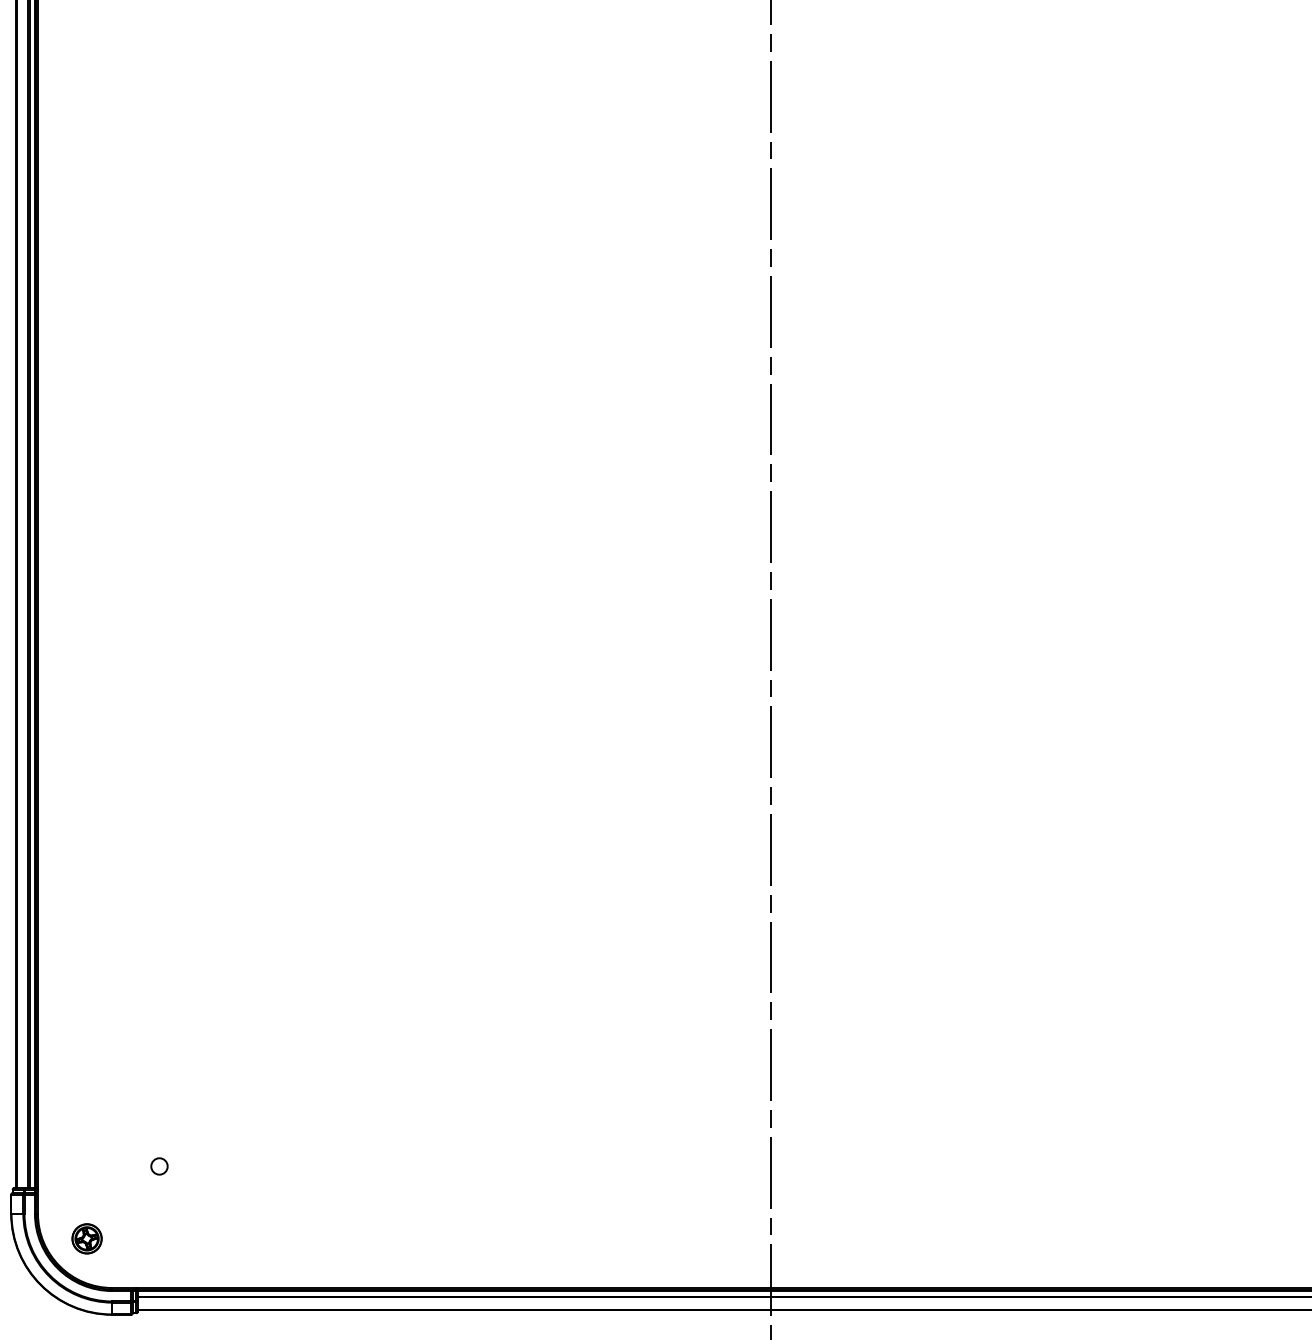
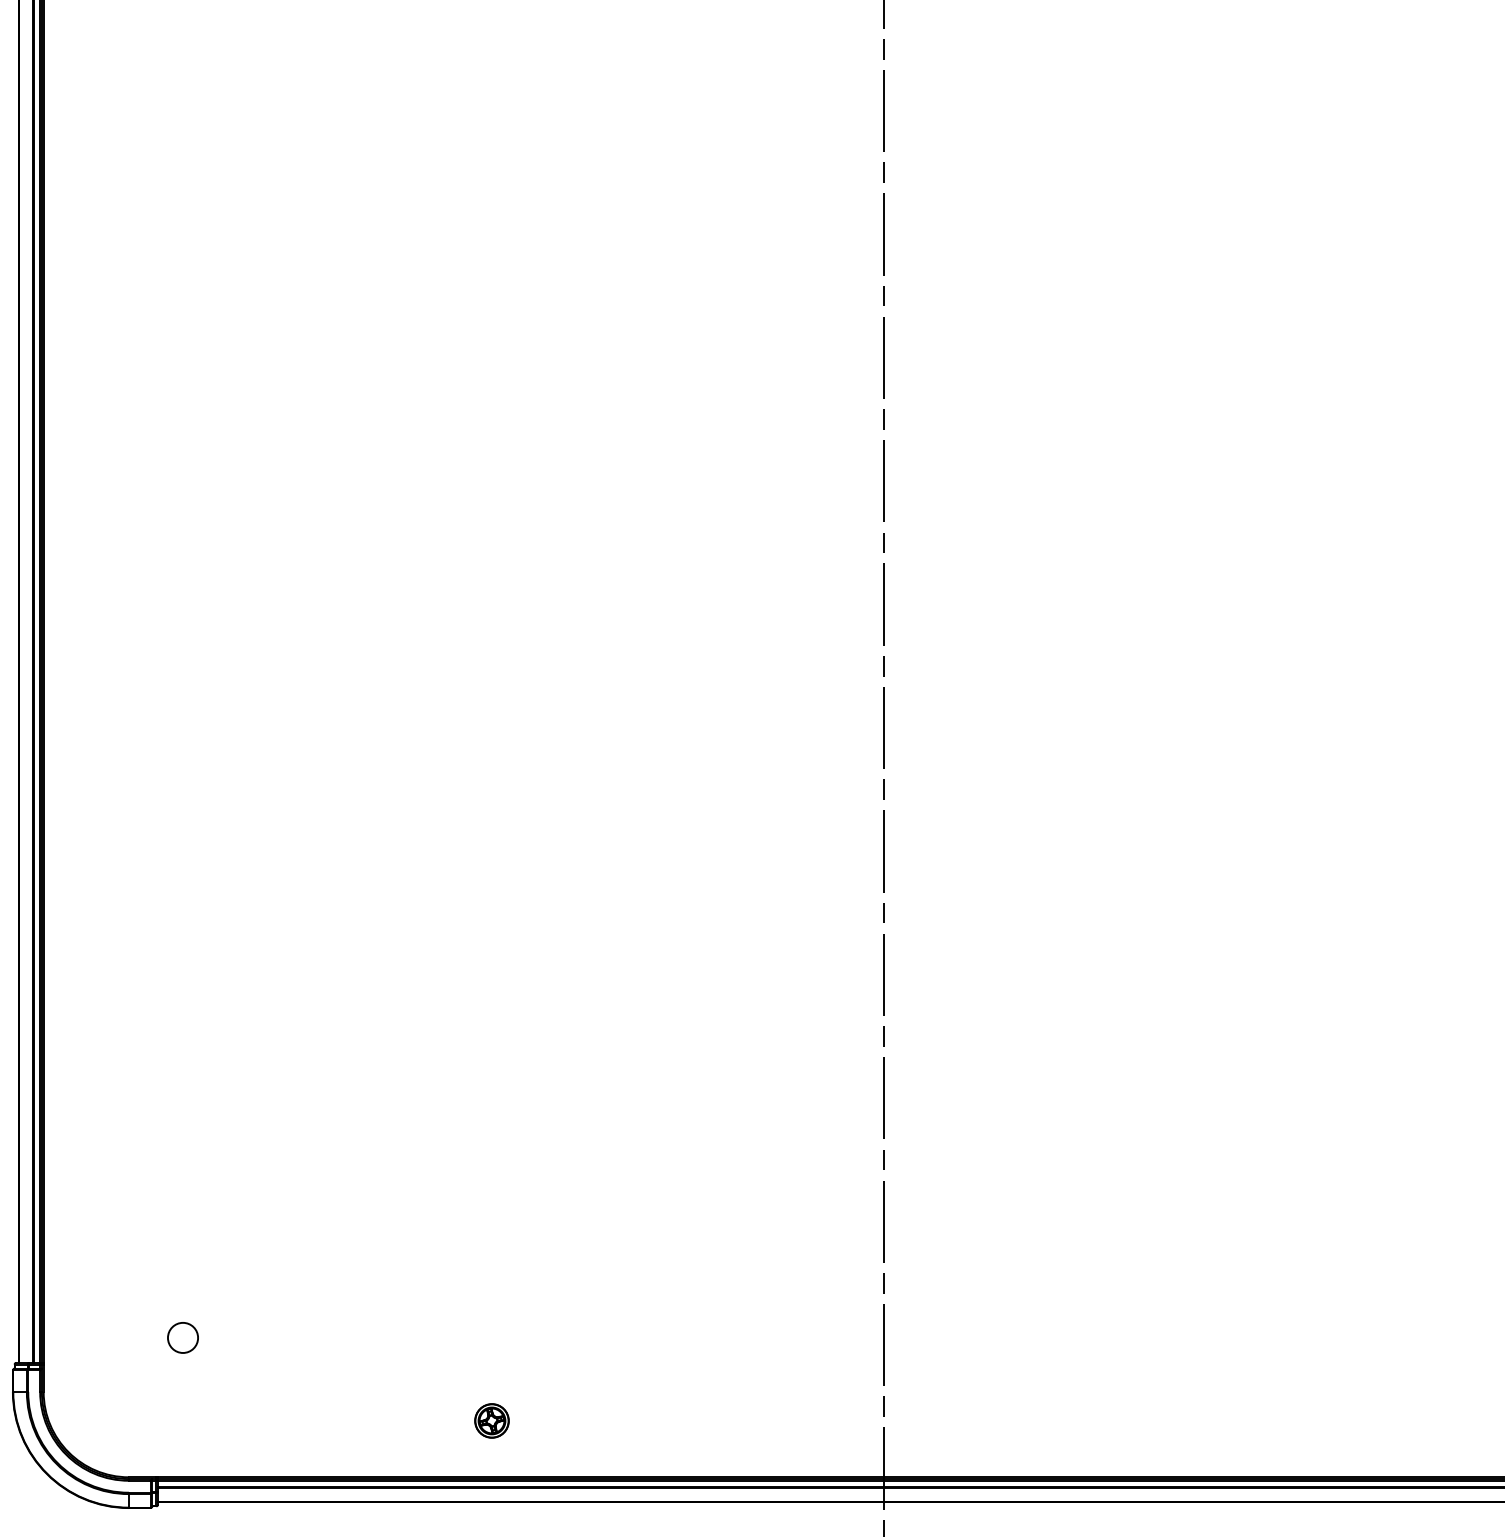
circle: (159, 1166) -> (182, 1337), size x1.6
part: (86, 1238) -> (491, 1420), moved

